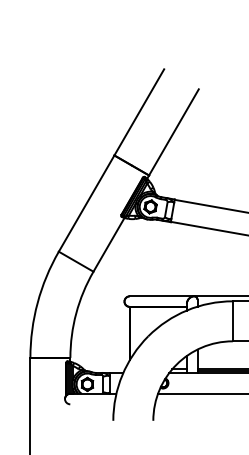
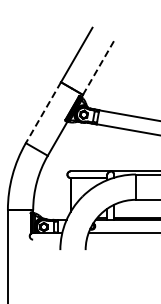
line: (173, 132) -> (98, 67), solid -> dashed
line: (86, 204) -> (43, 113), solid -> dashed

